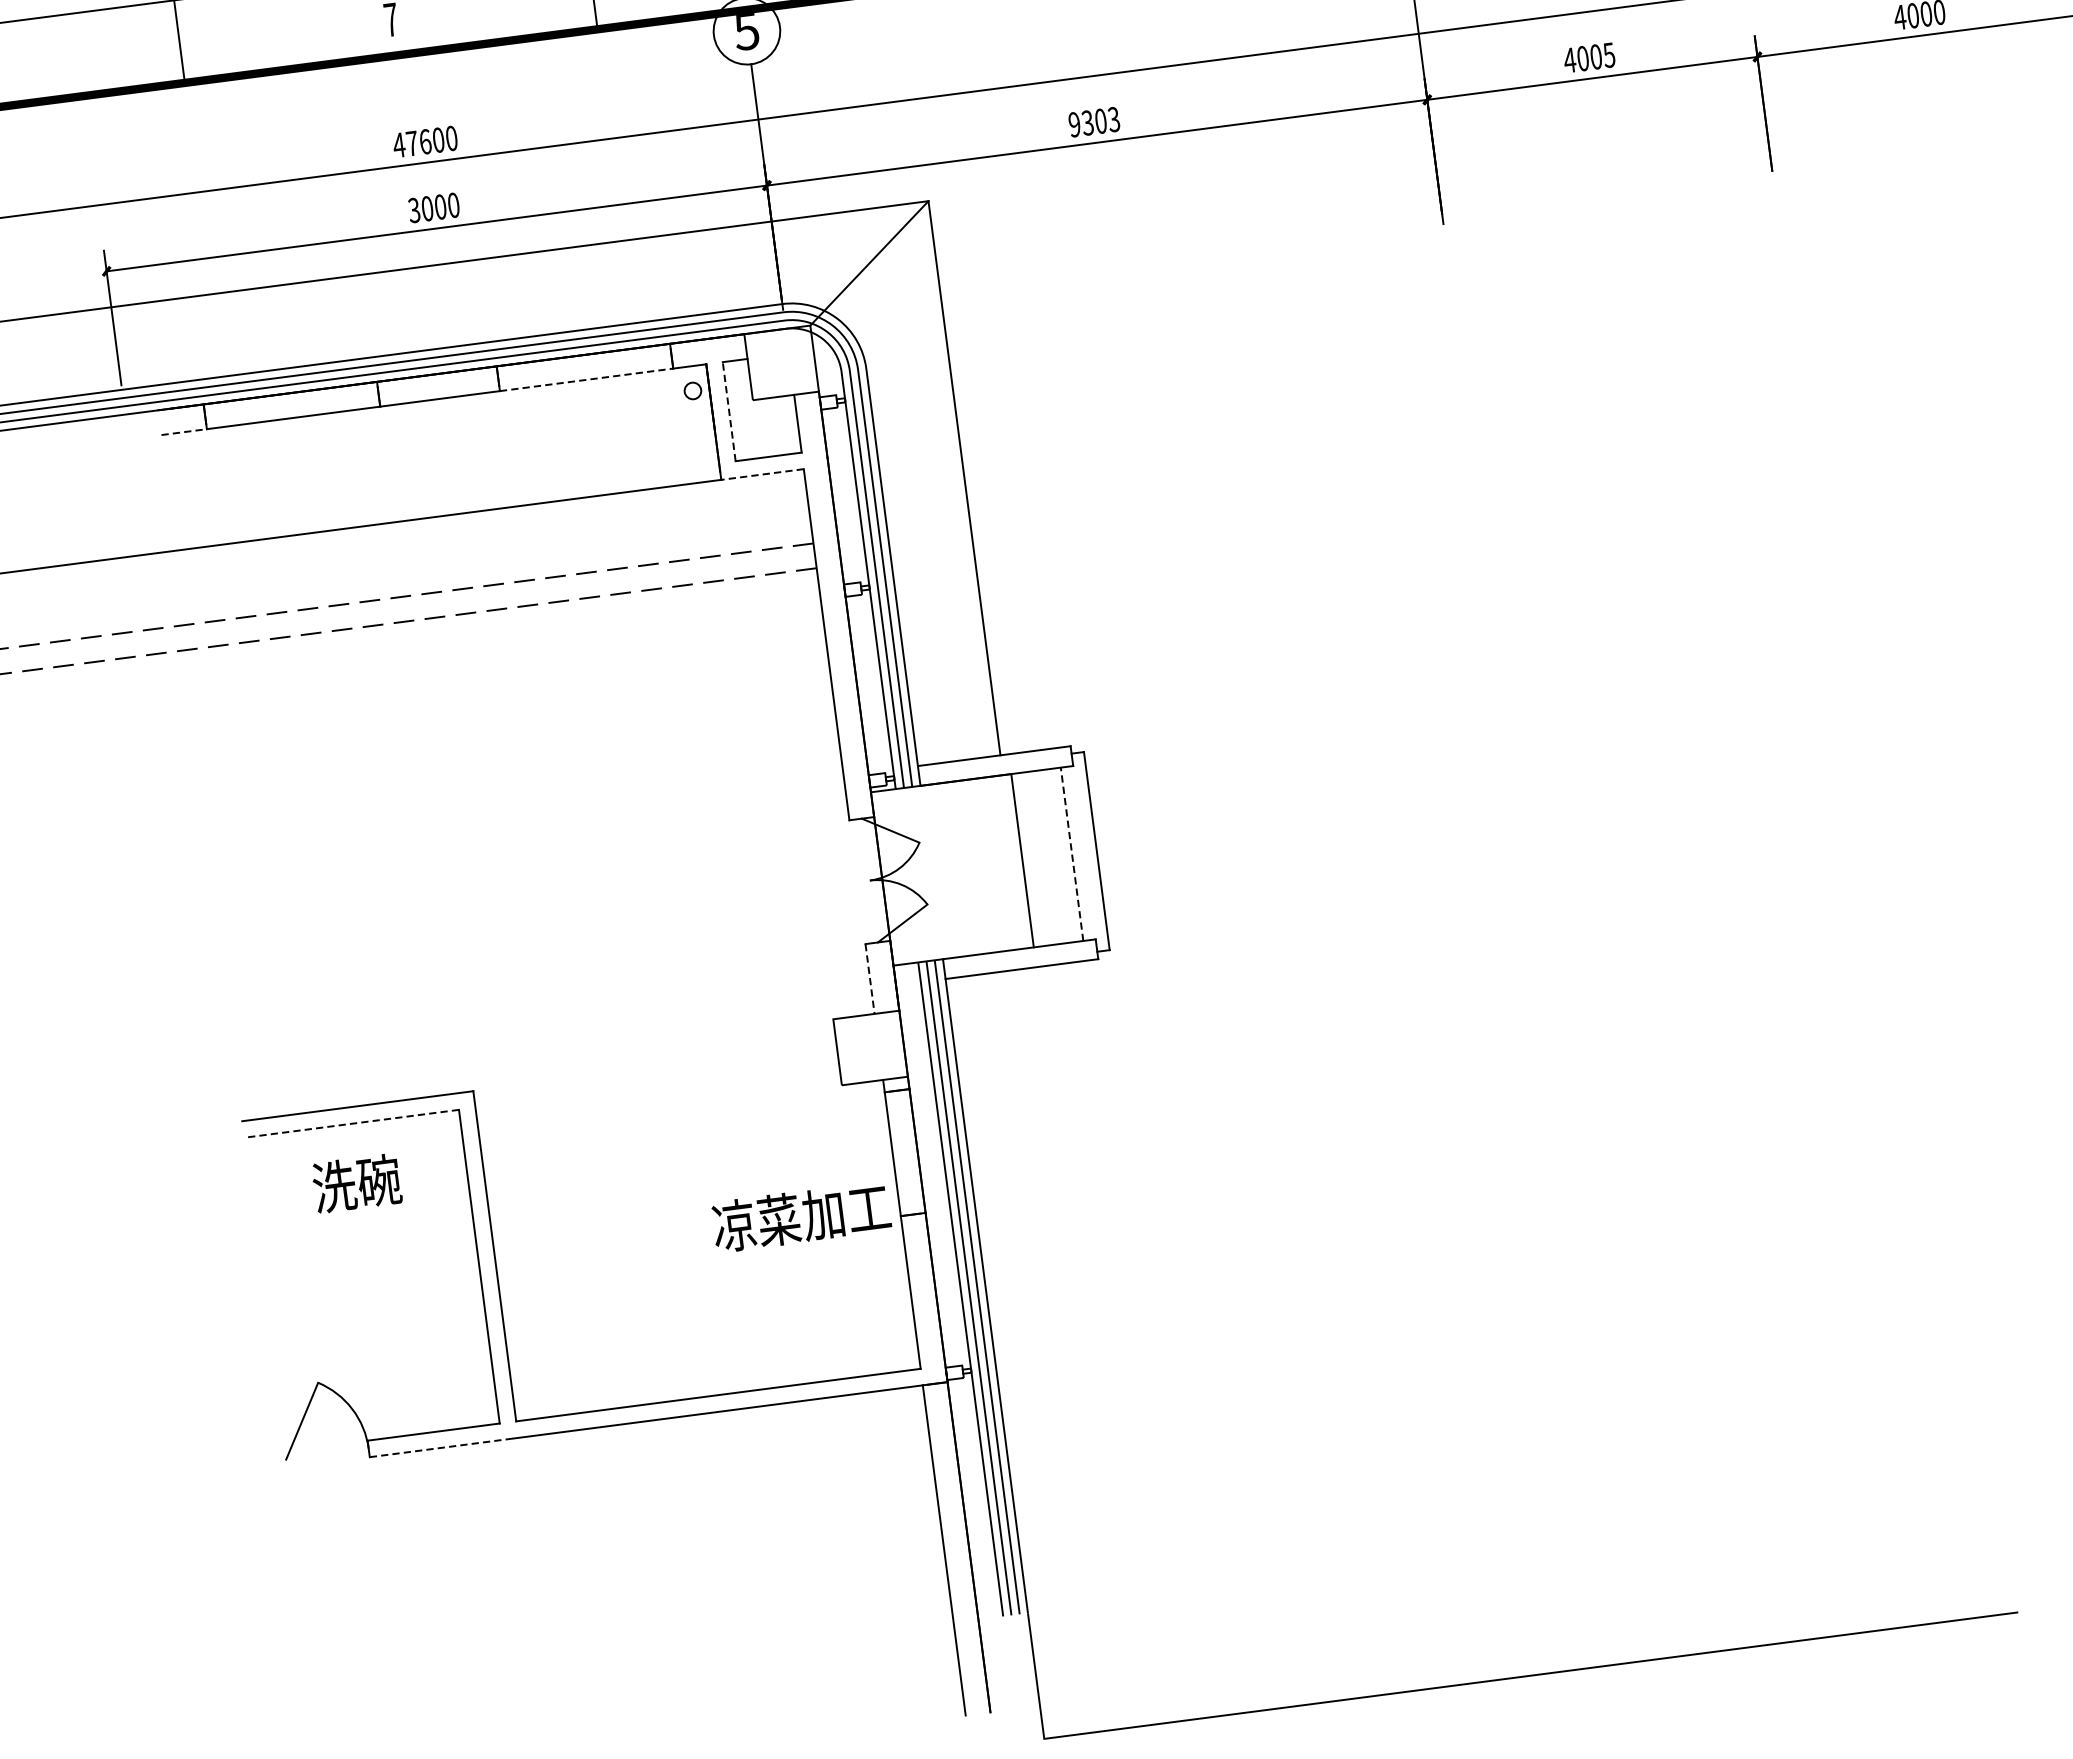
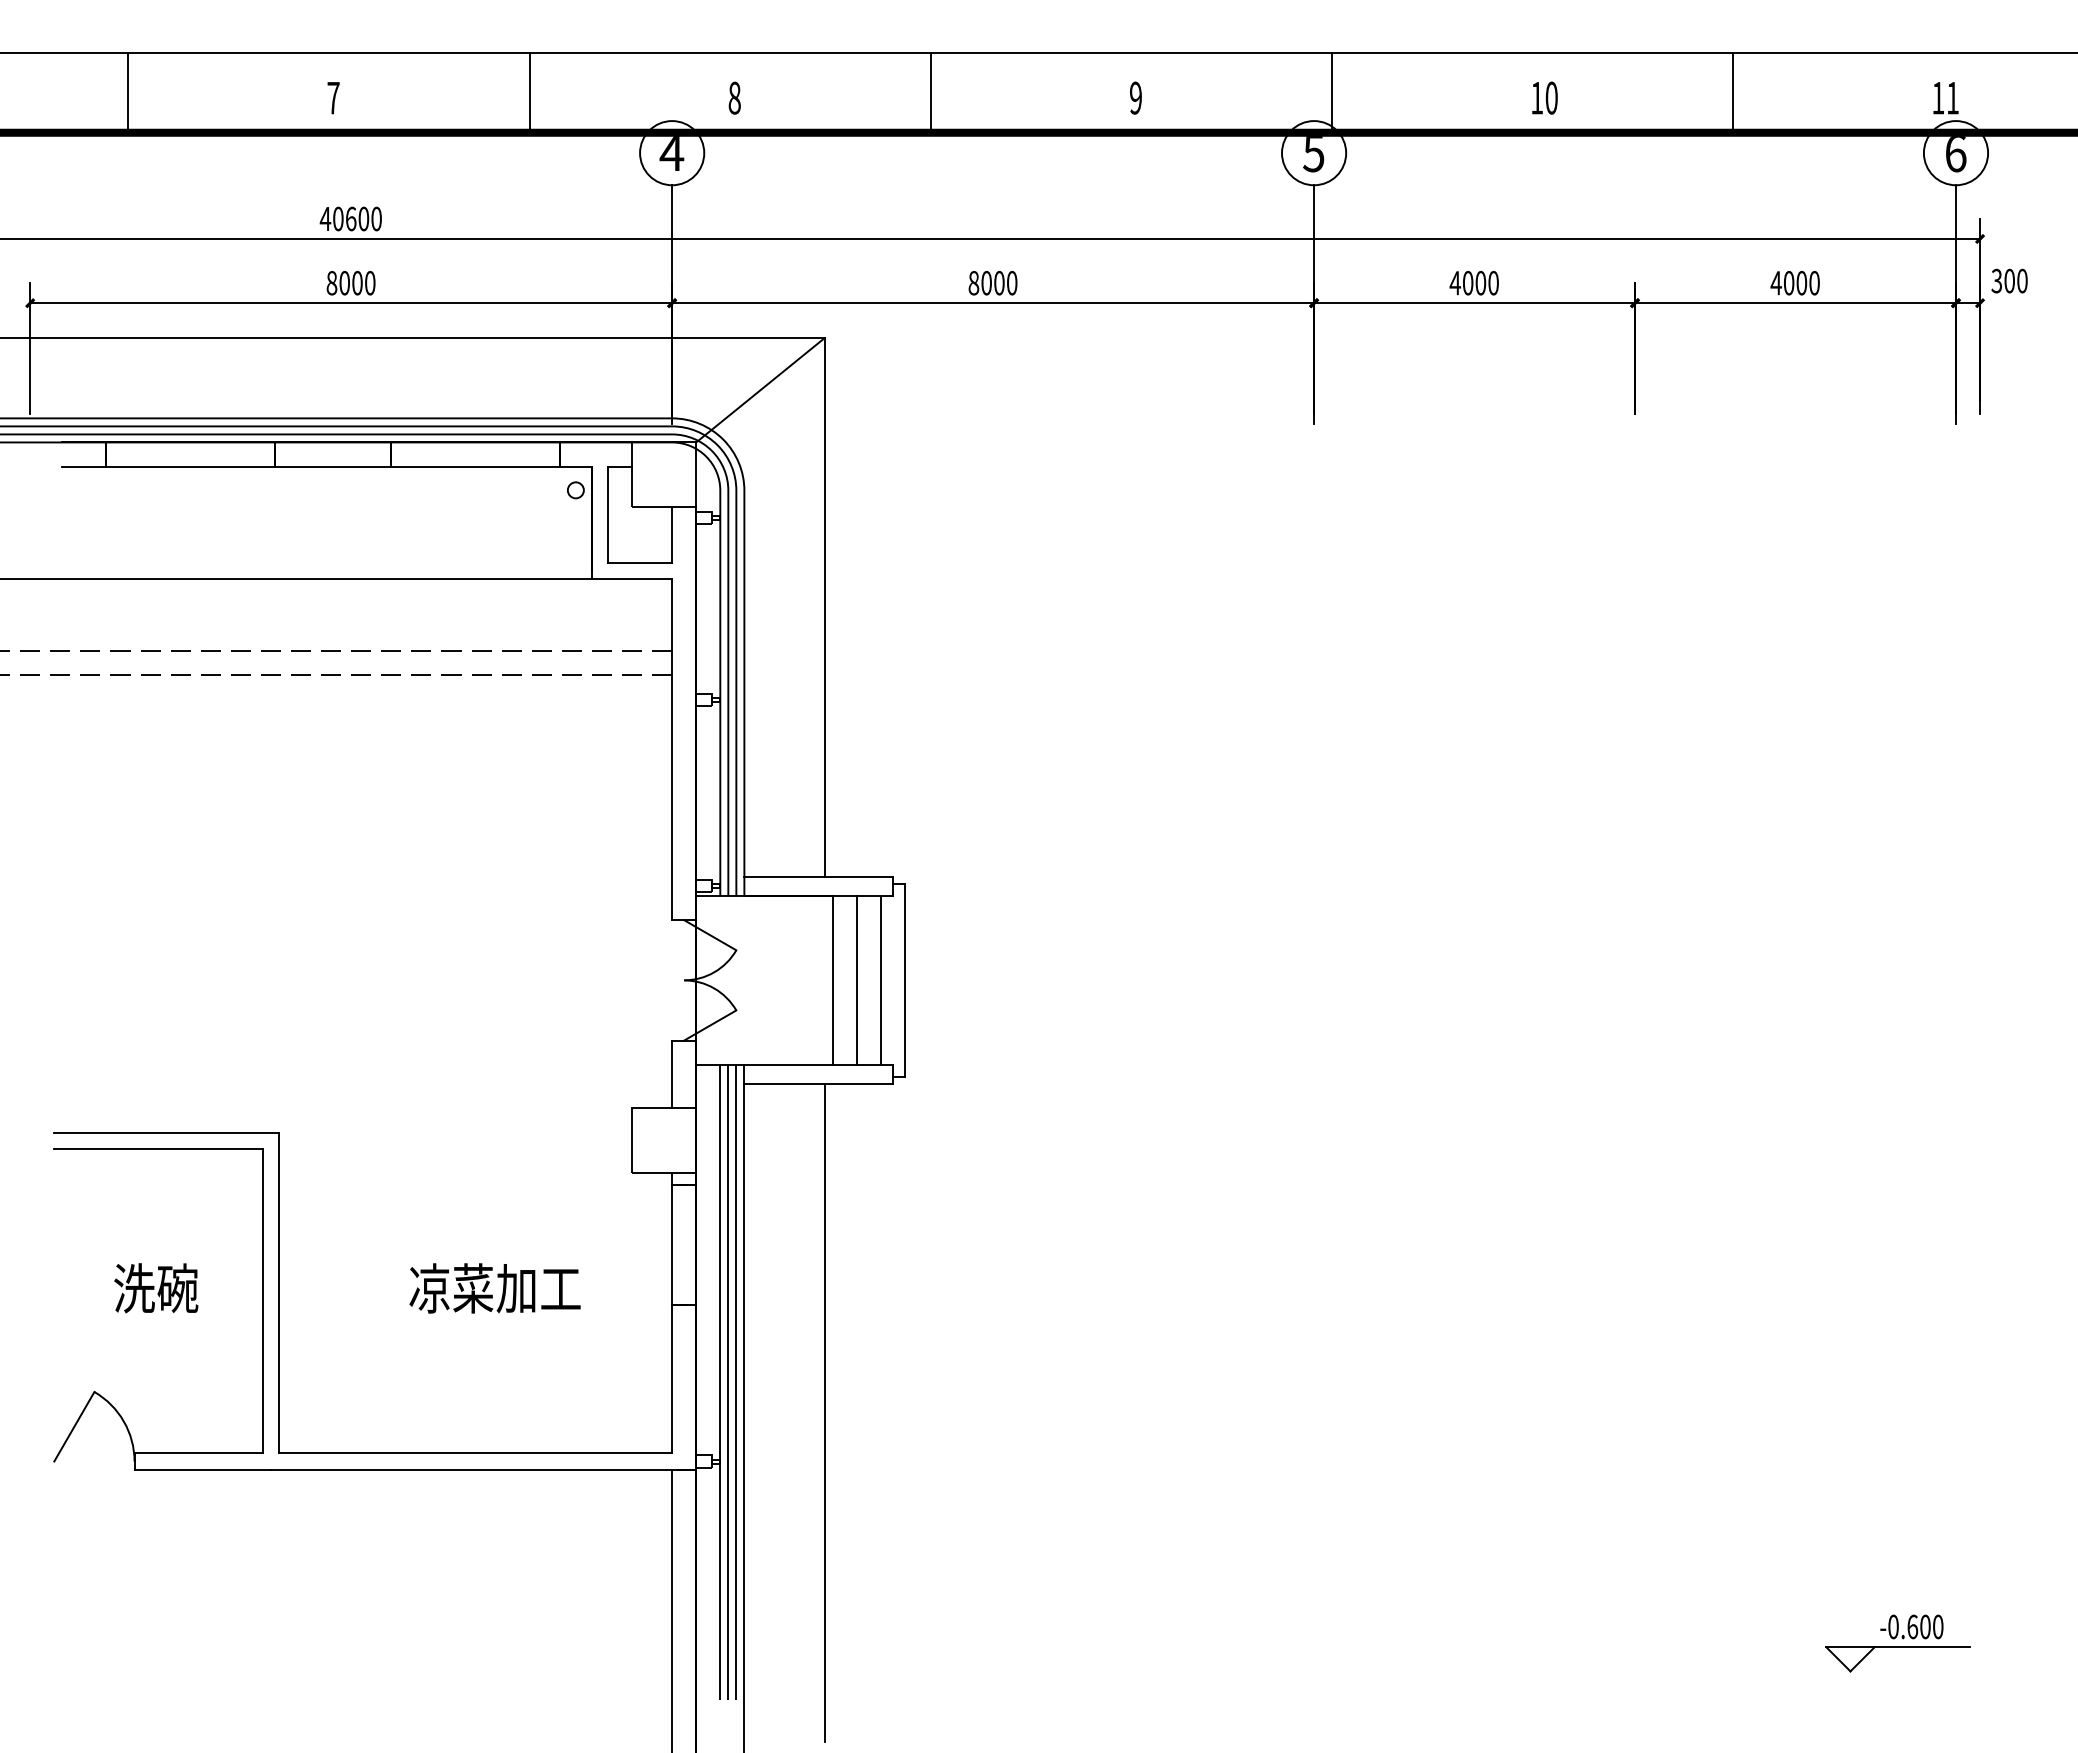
text: (746, 31) -> (671, 153), 5 -> 4
text: (1609, 54) -> (1493, 282), 4005 -> 4000
text: (1093, 122) -> (992, 283), 9303 -> 8000
text: (412, 143) -> (338, 218), 47600 -> 40600
text: (413, 209) -> (331, 282), 3000 -> 8000
line: (587, 379) -> (476, 466), dashed -> solid
line: (728, 411) -> (607, 514), dashed -> solid
line: (184, 432) -> (84, 466), dashed -> solid
line: (761, 474) -> (631, 578), dashed -> solid
line: (1071, 853) -> (880, 979), dashed -> solid
line: (1047, 857) -> (856, 980), added
line: (870, 978) -> (672, 1074), dashed -> solid
line: (351, 1123) -> (158, 1148), dashed -> solid
text: (357, 1183) -> (156, 1288), moved
text: (800, 1217) -> (494, 1288), moved
line: (1071, 1306) -> (824, 1412), added
line: (440, 1447) -> (203, 1469), dashed -> solid

